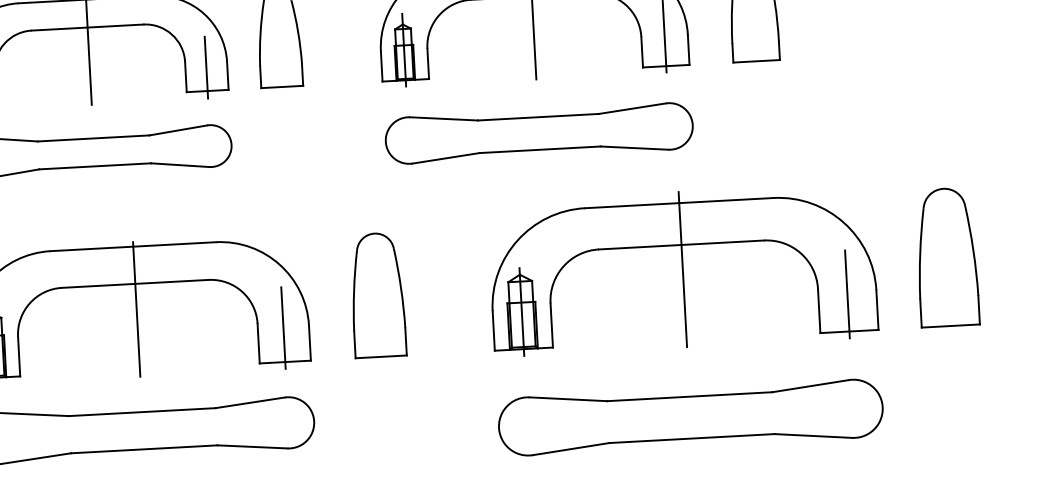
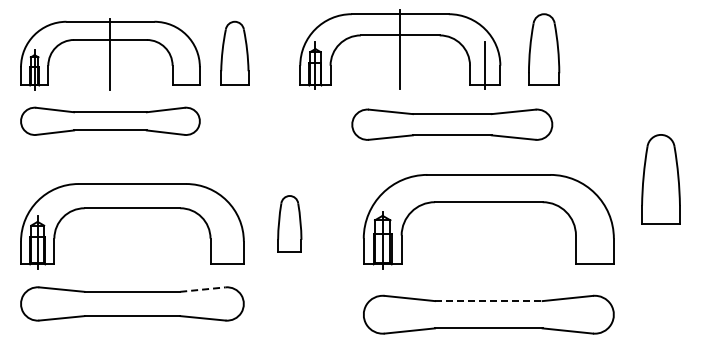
line: (206, 68) -> (186, 70), removed
part: (539, 133) -> (452, 124), moved
part: (946, 257) -> (660, 179), moved
line: (682, 268) -> (488, 217), removed
line: (846, 293) -> (594, 239), removed
part: (377, 294) -> (289, 223), size x0.7
line: (136, 308) -> (132, 224), removed
line: (283, 326) -> (227, 241), removed
line: (689, 397) -> (488, 301), solid -> dashed
line: (249, 402) -> (202, 289), solid -> dashed

